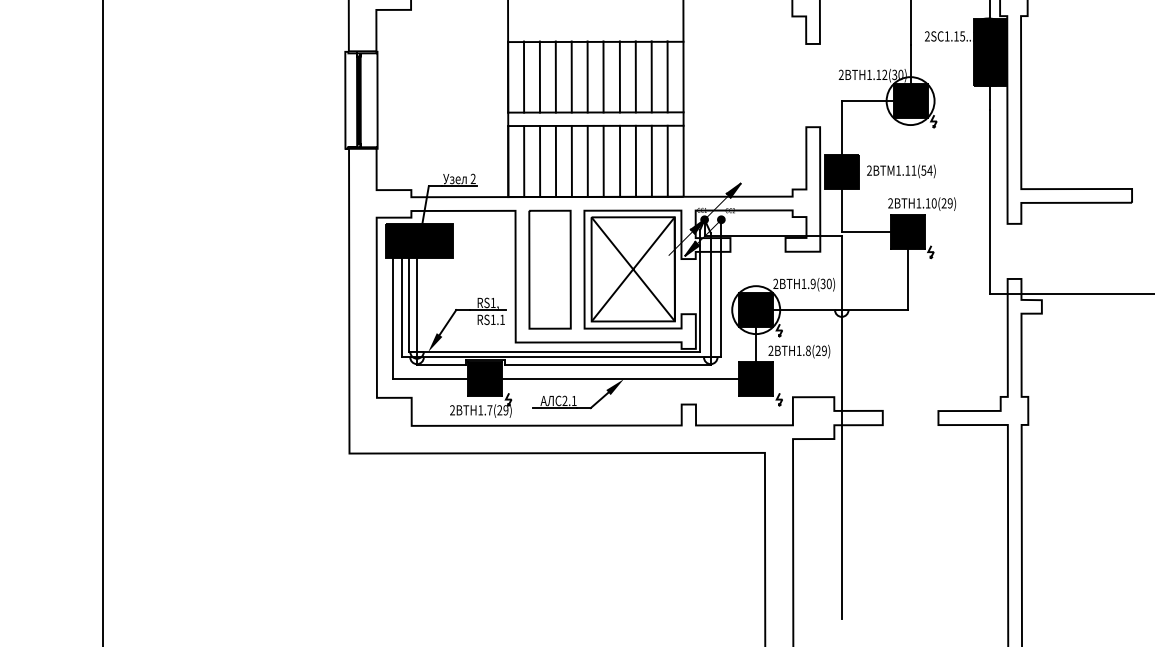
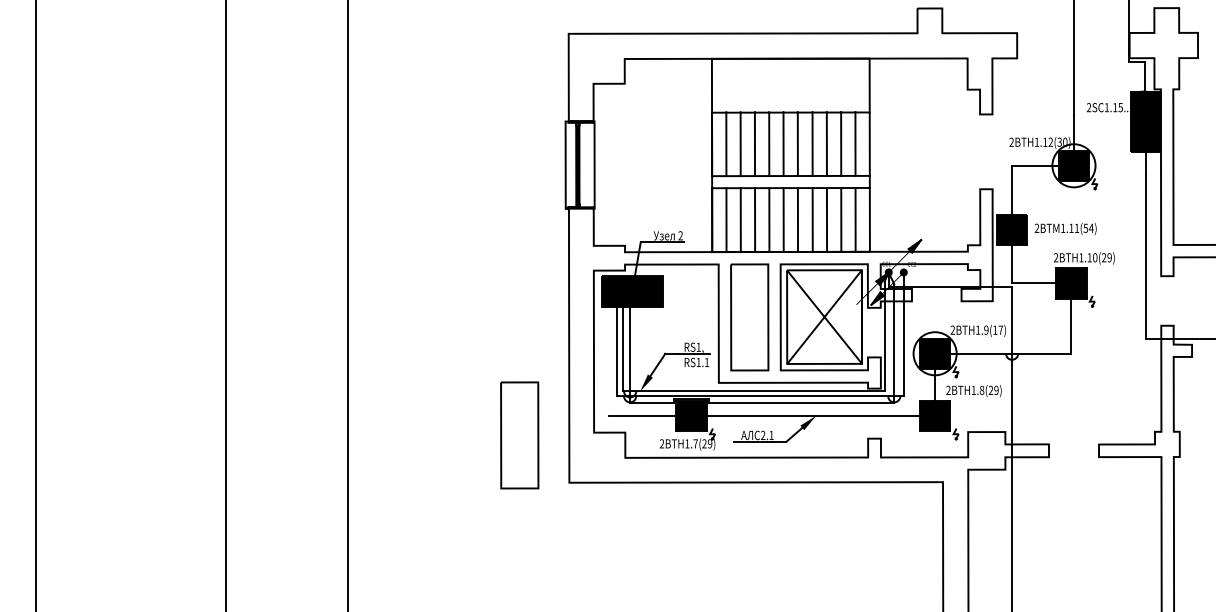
text: (826, 283) -> (998, 329), 2BTH1.9(30) -> 2BTH1.9(17)
line: (392, 317) -> (608, 360), removed
part: (294, 401) -> (519, 435), added

